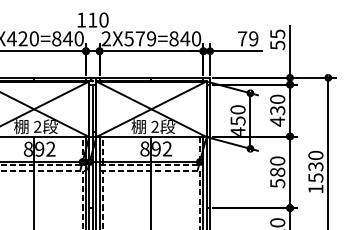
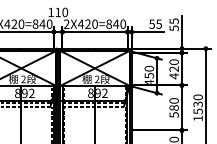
text: (139, 37) -> (87, 23), 2X579=840 -> 2X420=840
text: (247, 37) -> (155, 23), 79 -> 55
text: (278, 111) -> (174, 69), 430 -> 420

